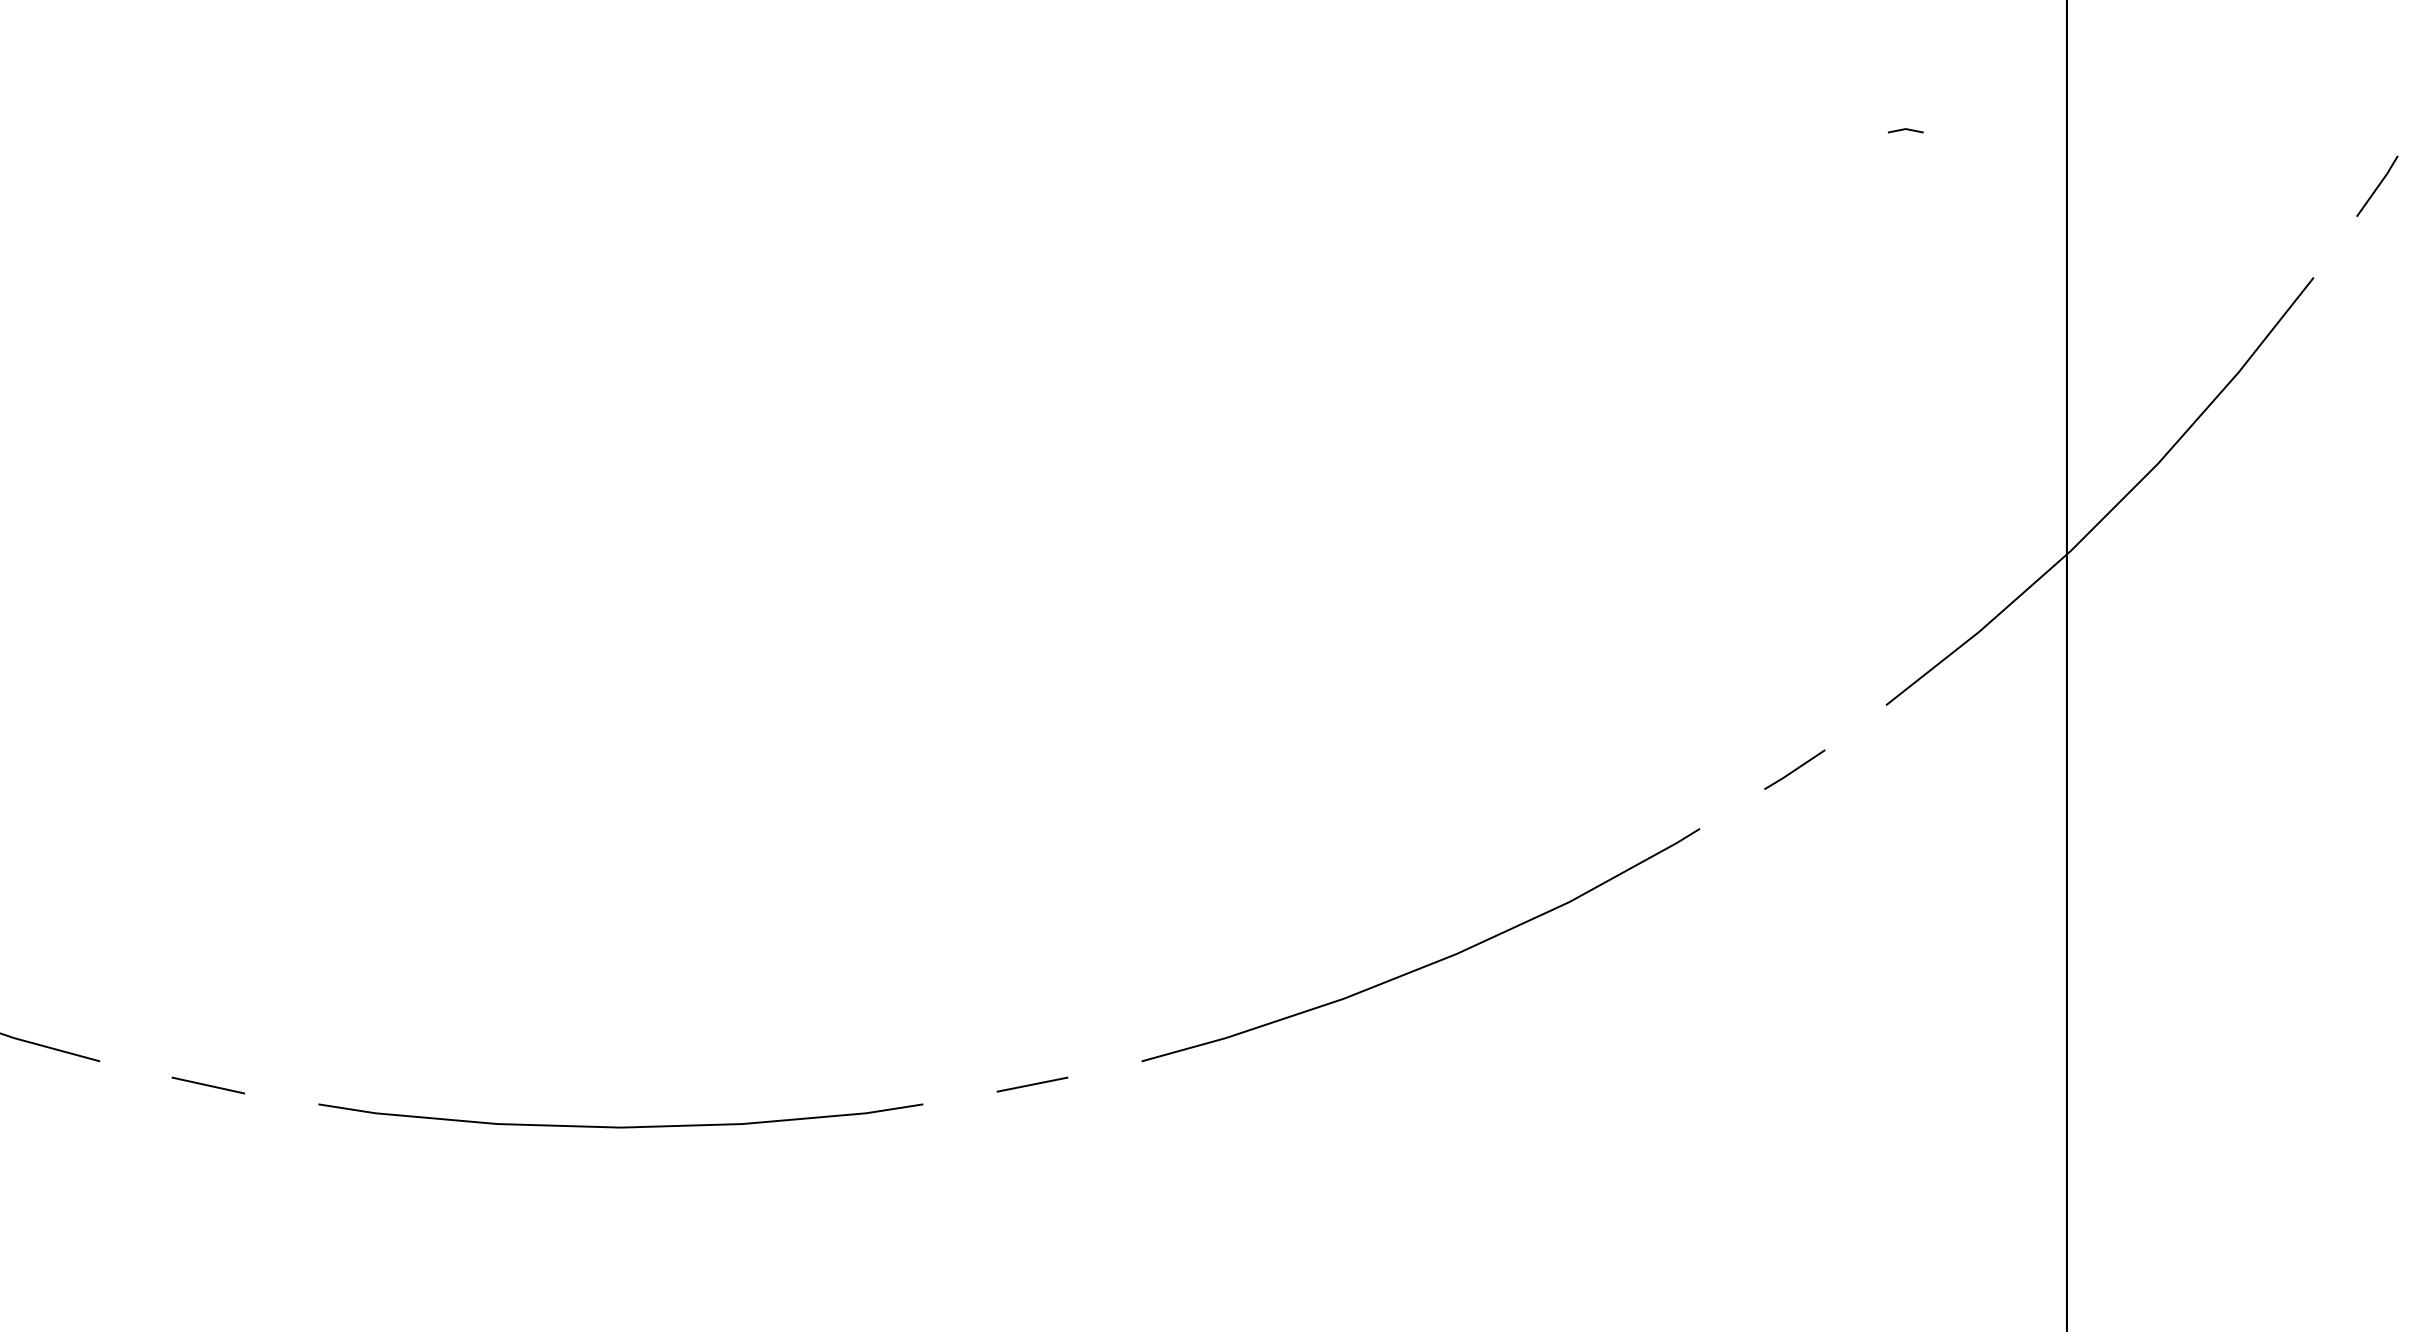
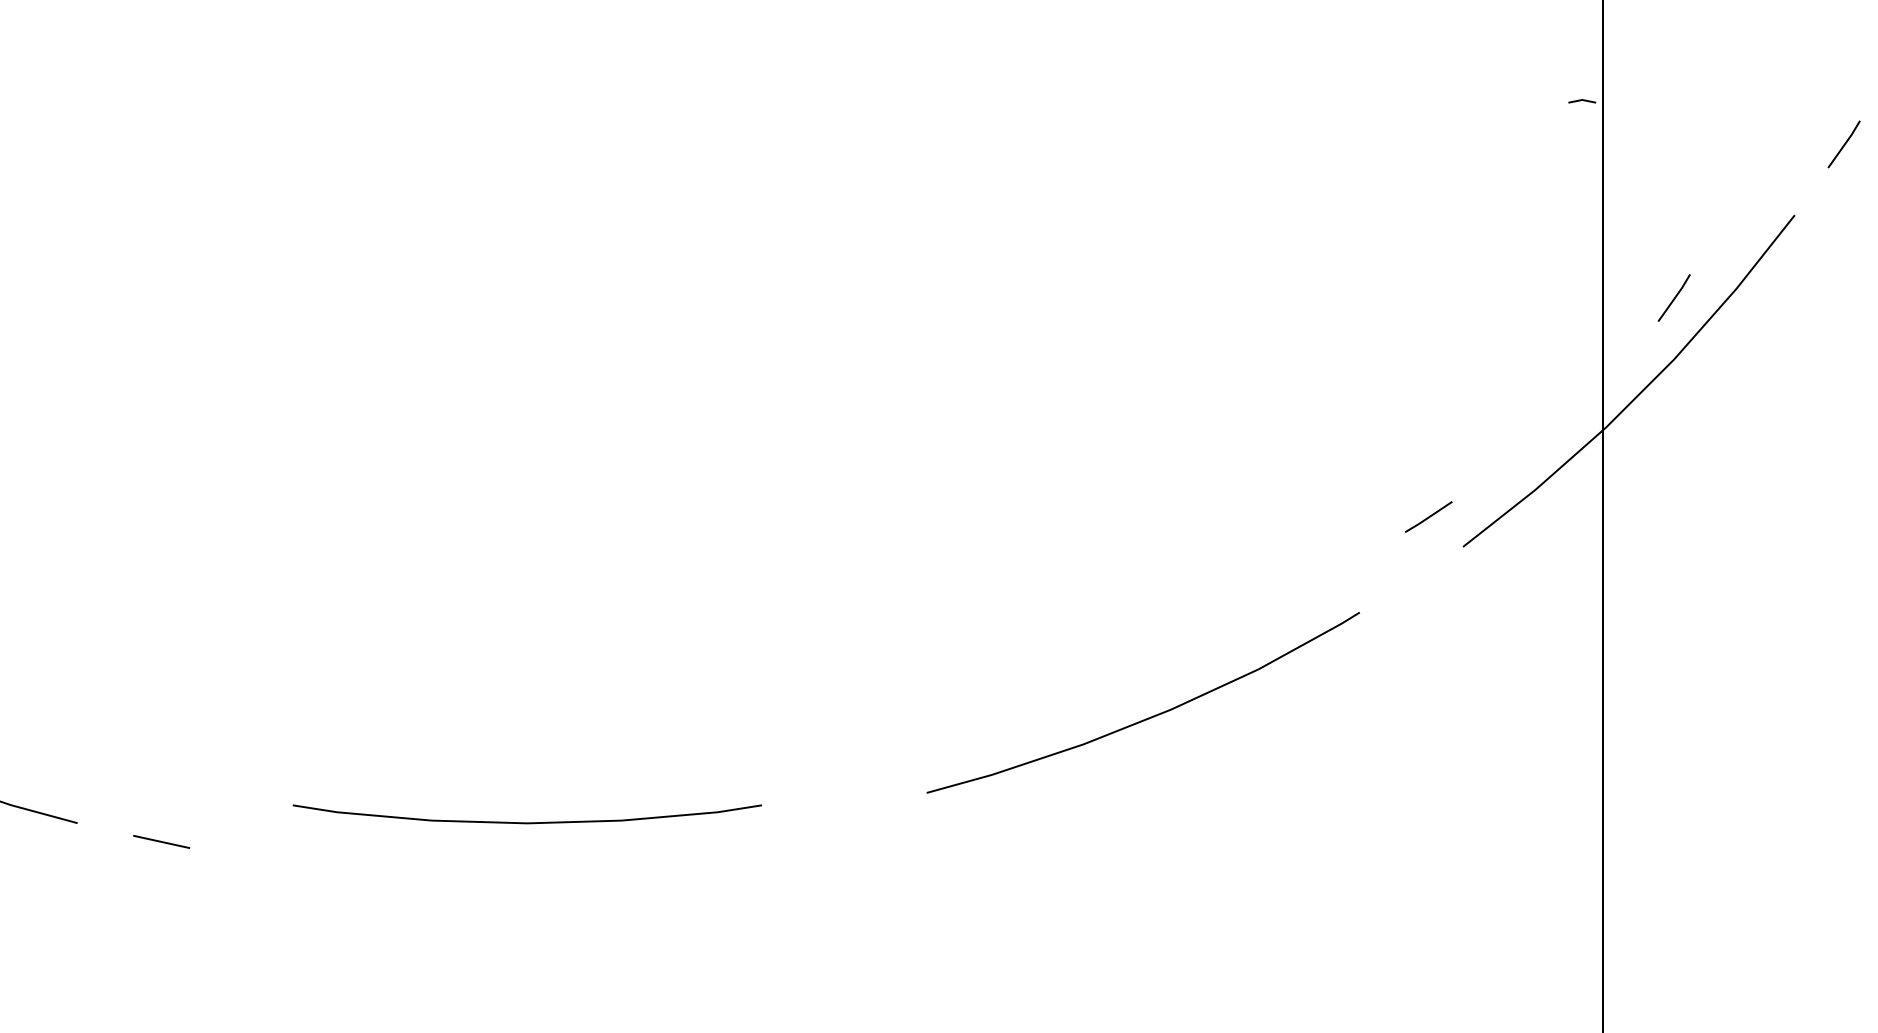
line: (1905, 129) -> (1582, 100), moved
line: (2158, 383) -> (1674, 297), added
line: (1794, 769) -> (1428, 516), moved
curve: (1429, 963) -> (1149, 717), moved
line: (1032, 1084) -> (800, 841), removed
curve: (620, 1126) -> (527, 822), moved

